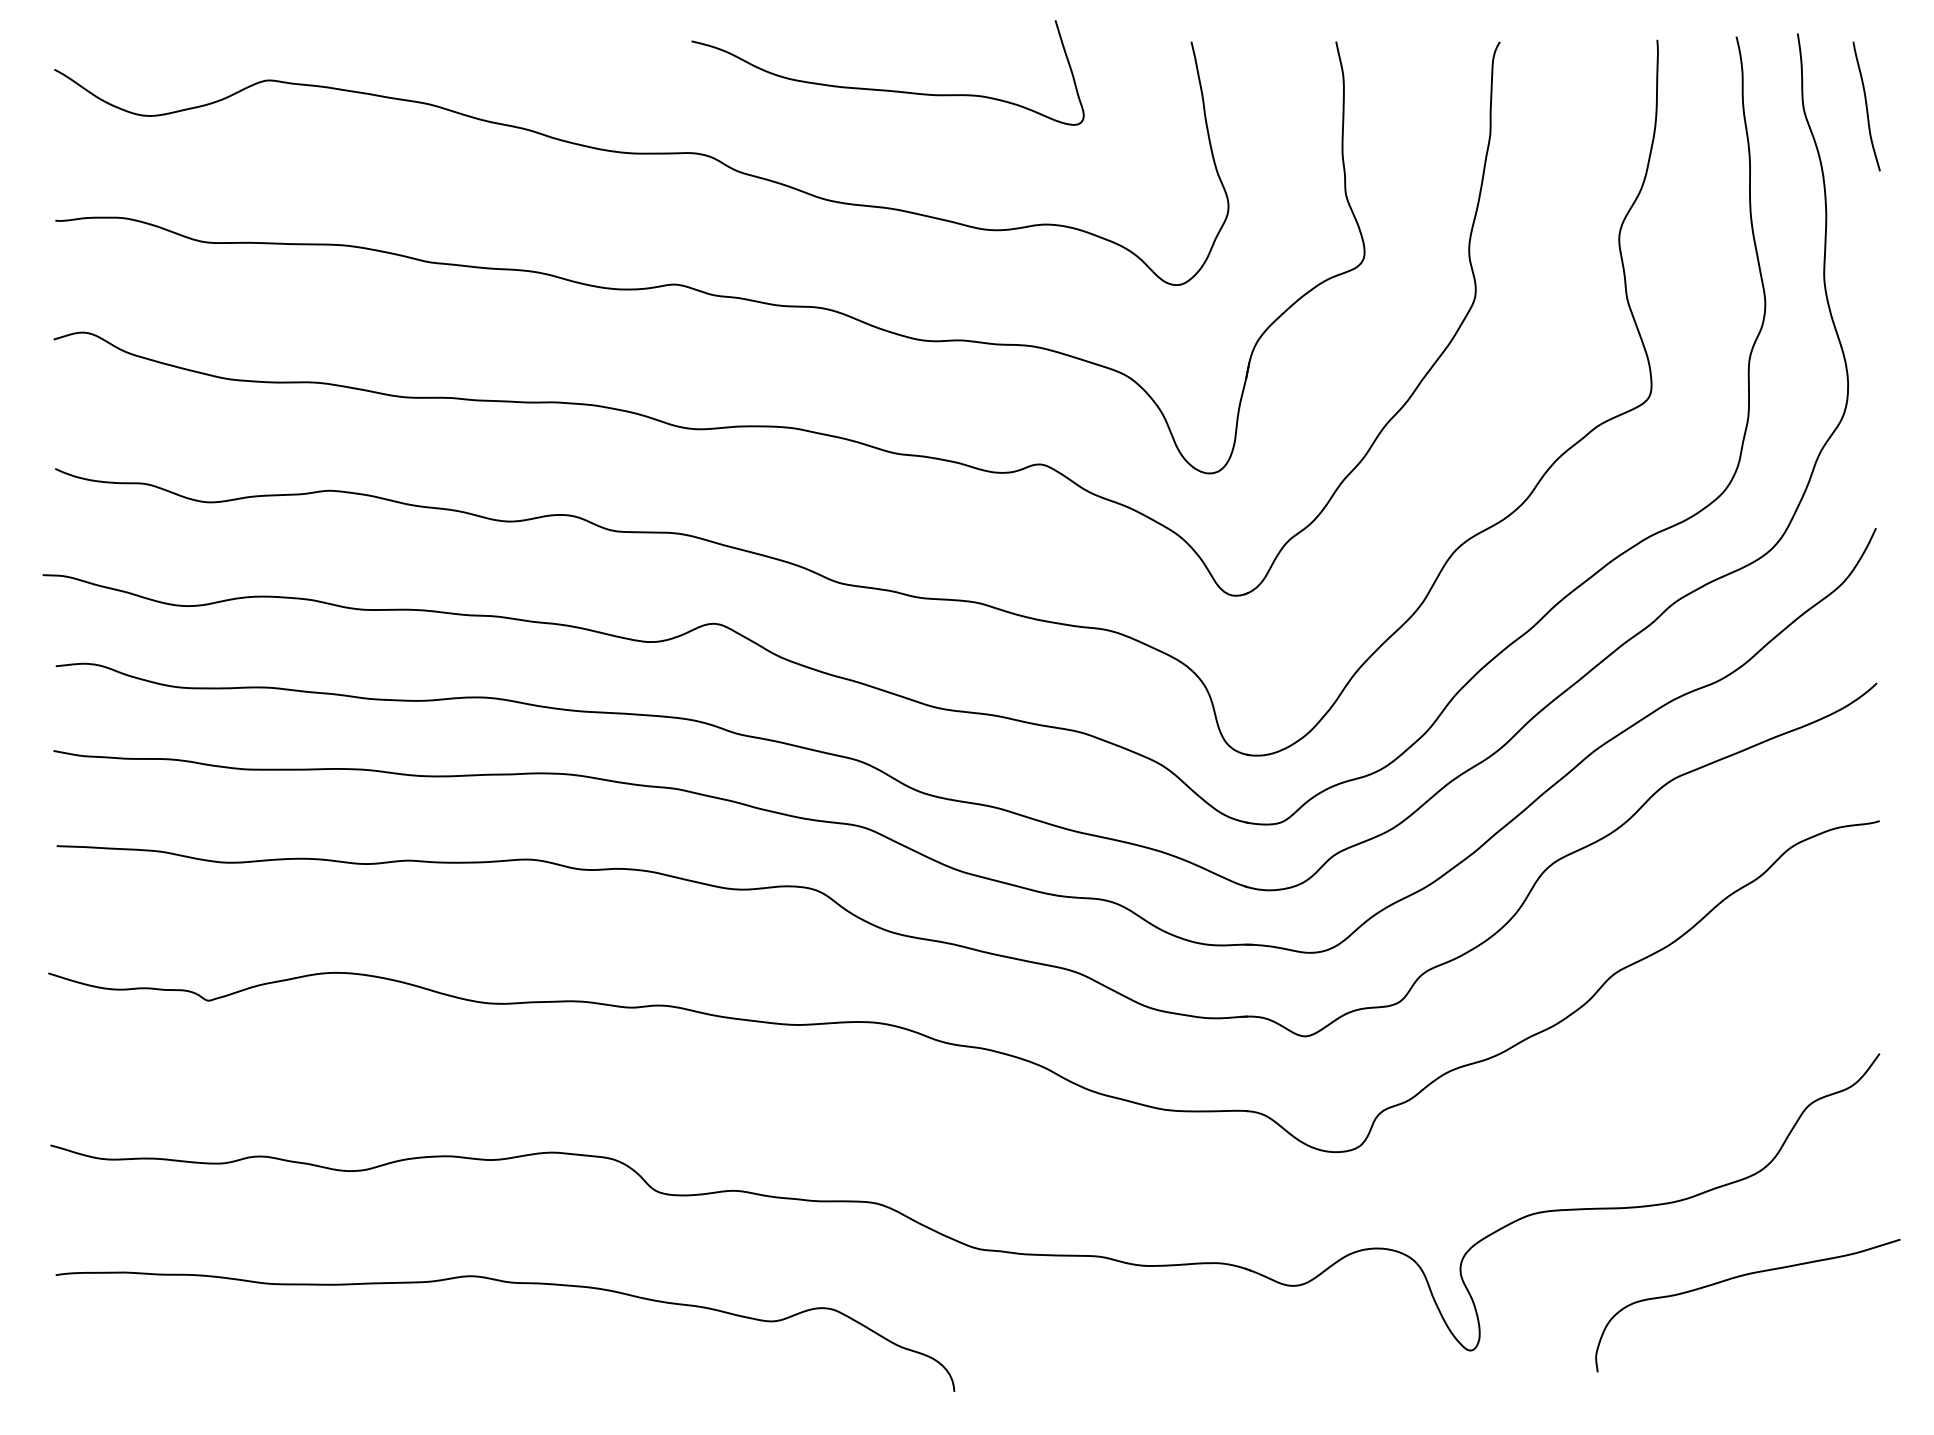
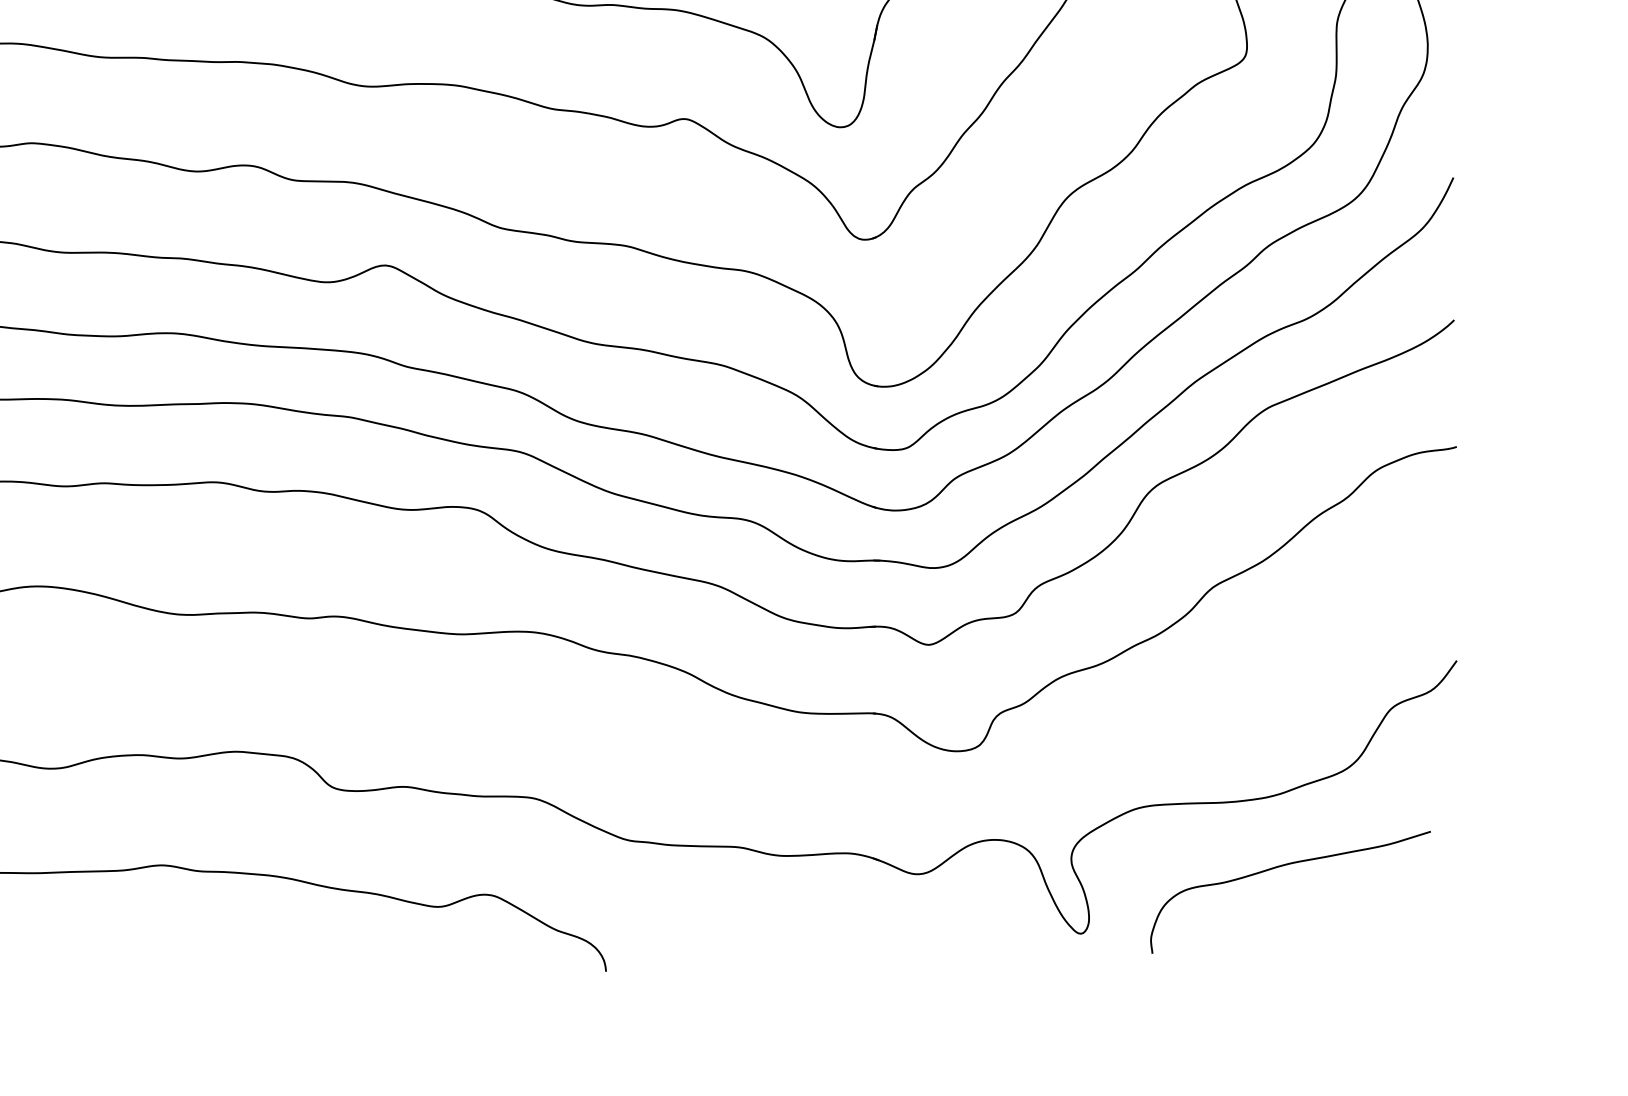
curve: (1739, 1277) -> (1282, 866), moved

